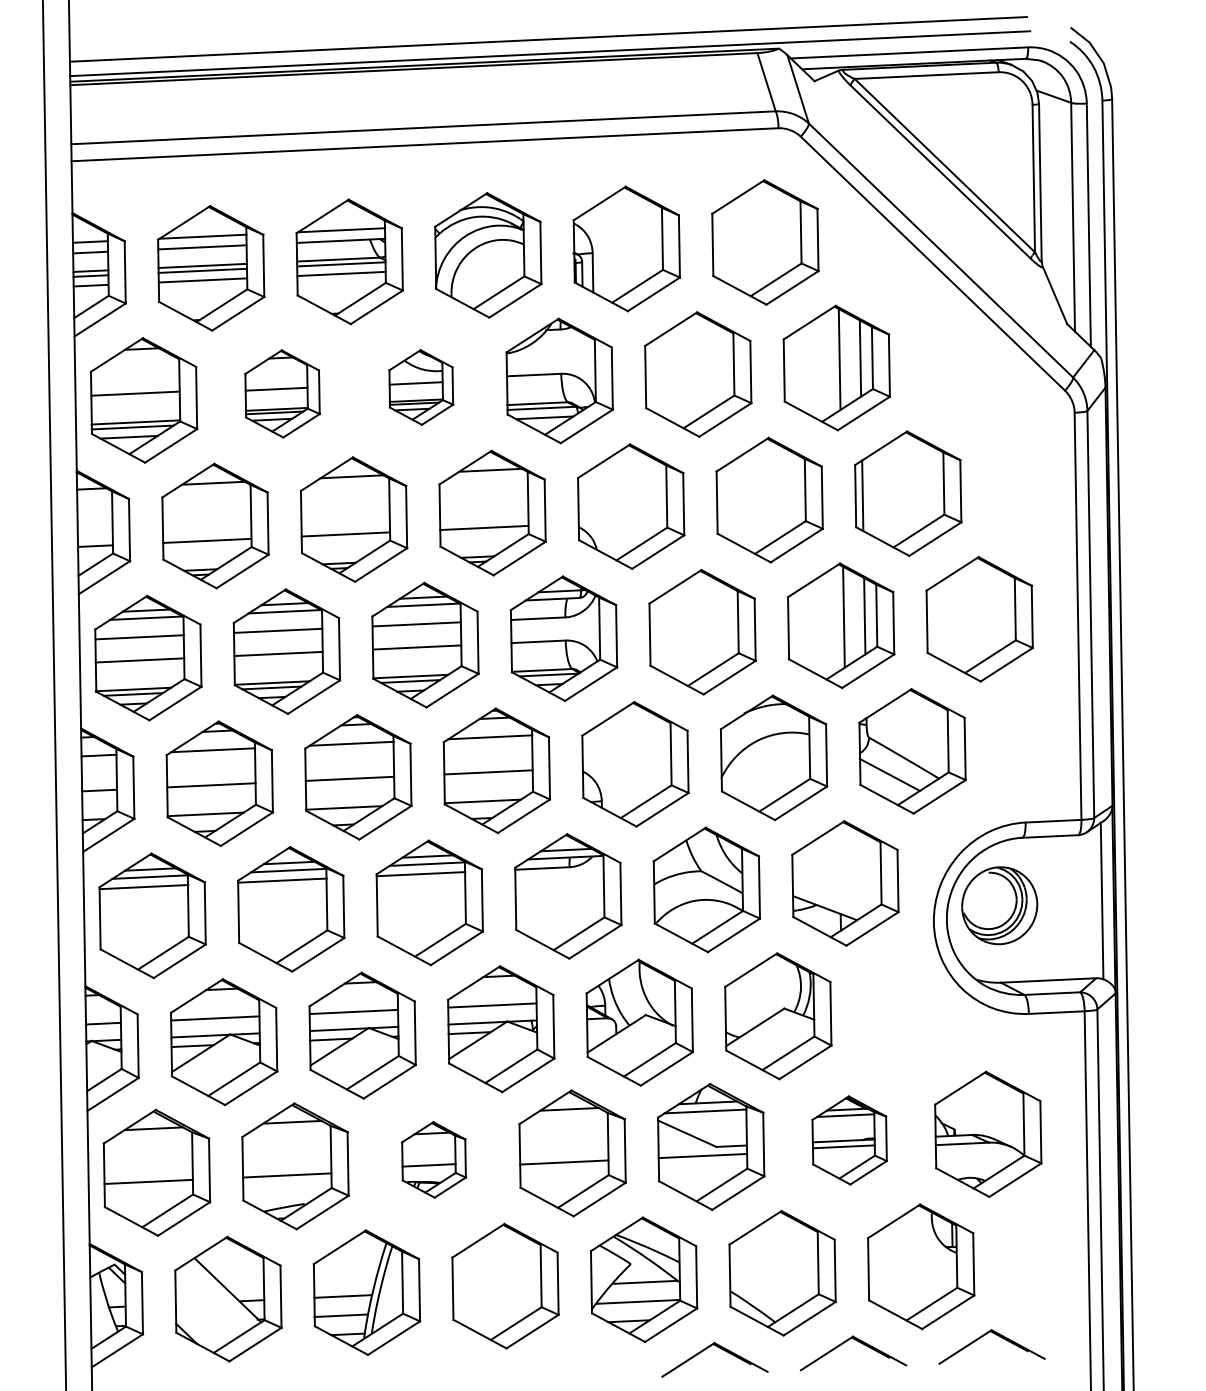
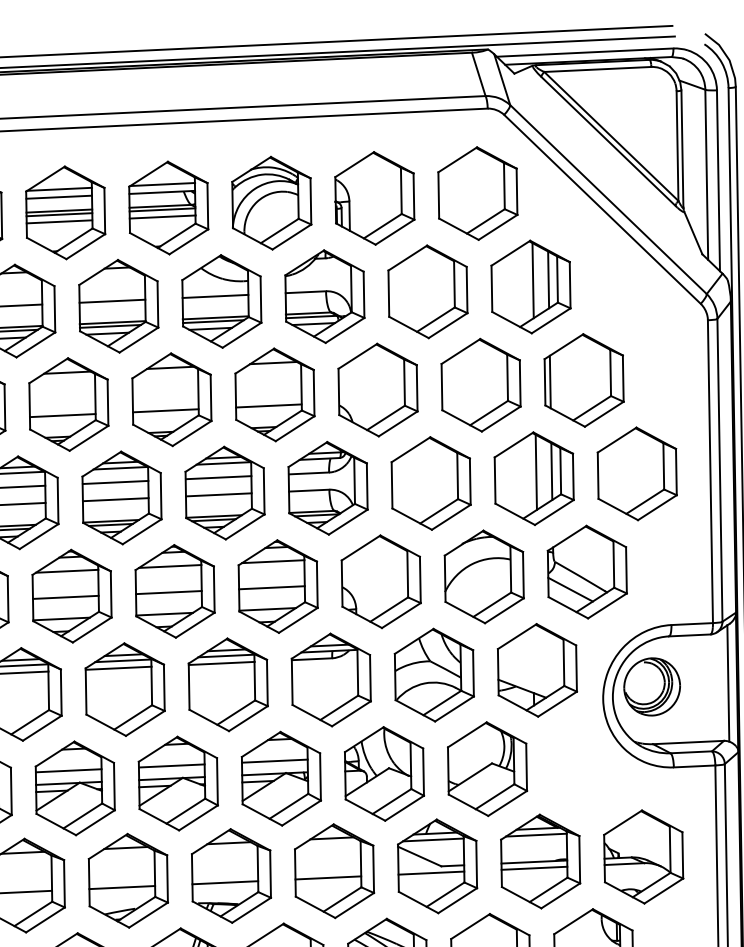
part: (421, 387) -> (222, 301), size x1.67
part: (282, 393) -> (118, 305), size x1.43
part: (849, 1140) -> (540, 861), size x1.43
part: (433, 1159) -> (231, 875), size x1.67

